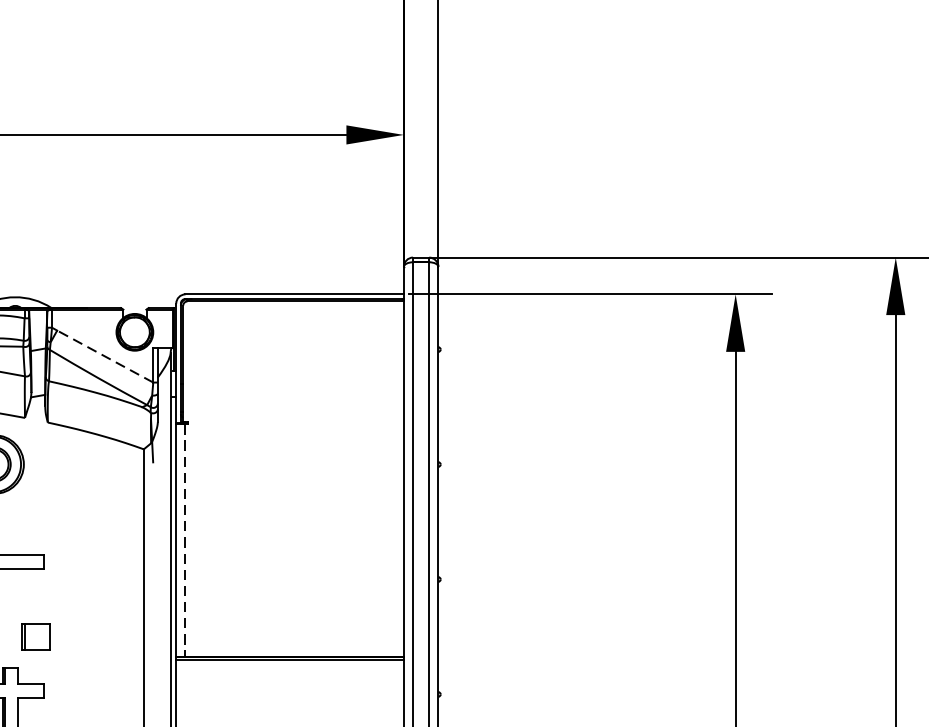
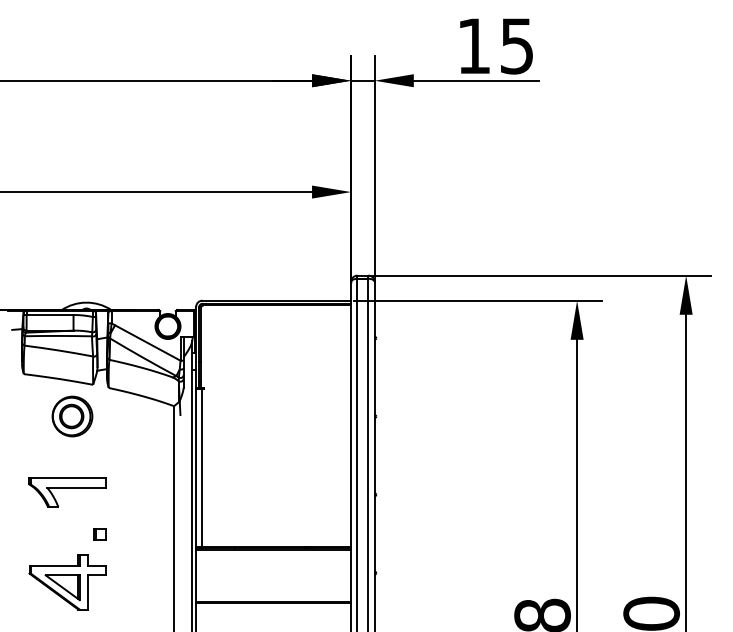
line: (104, 355) -> (147, 342), dashed -> solid
line: (185, 540) -> (202, 468), dashed -> solid
part: (34, 637) -> (99, 534), size x0.62

